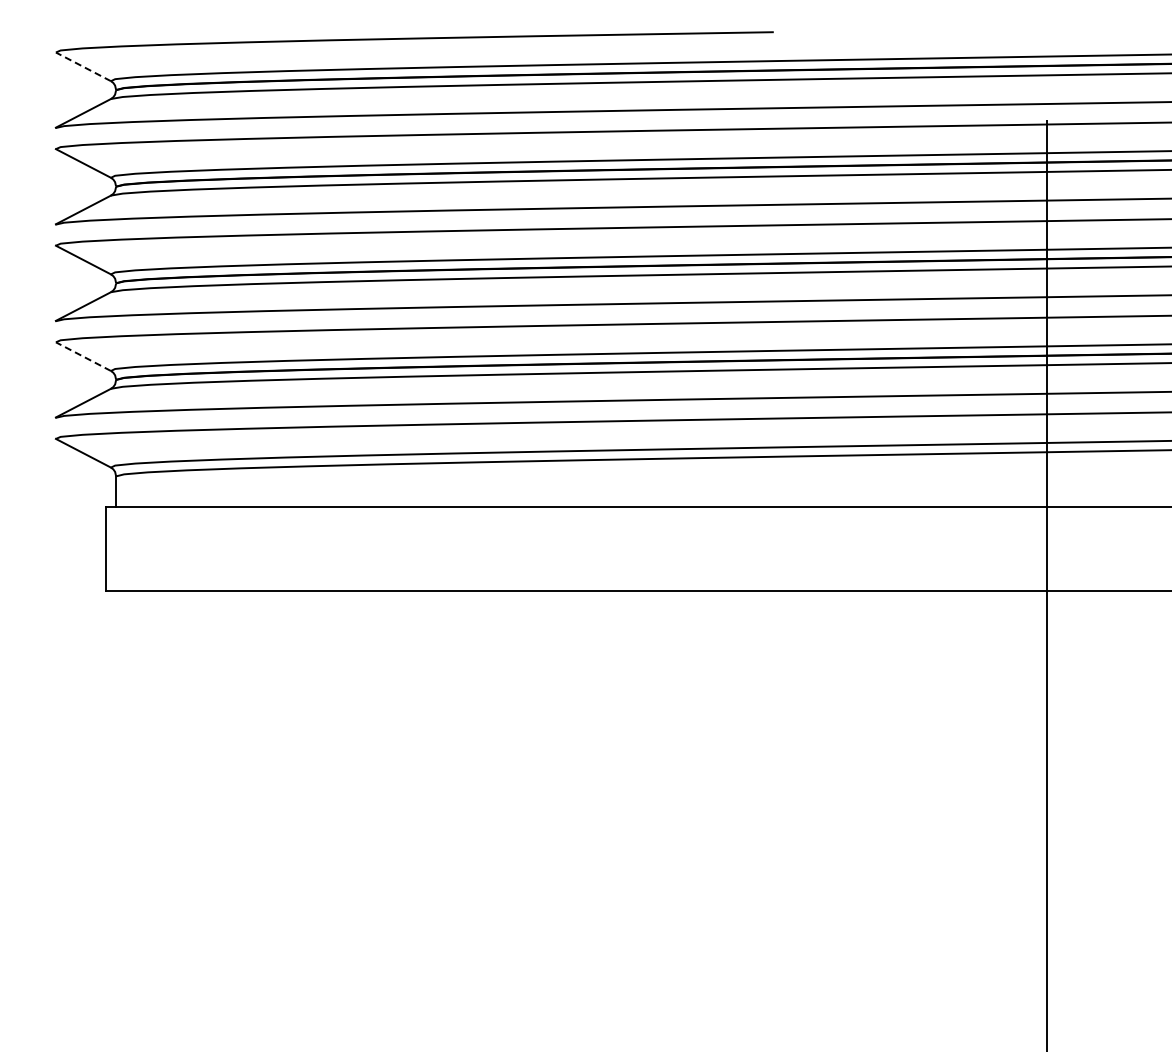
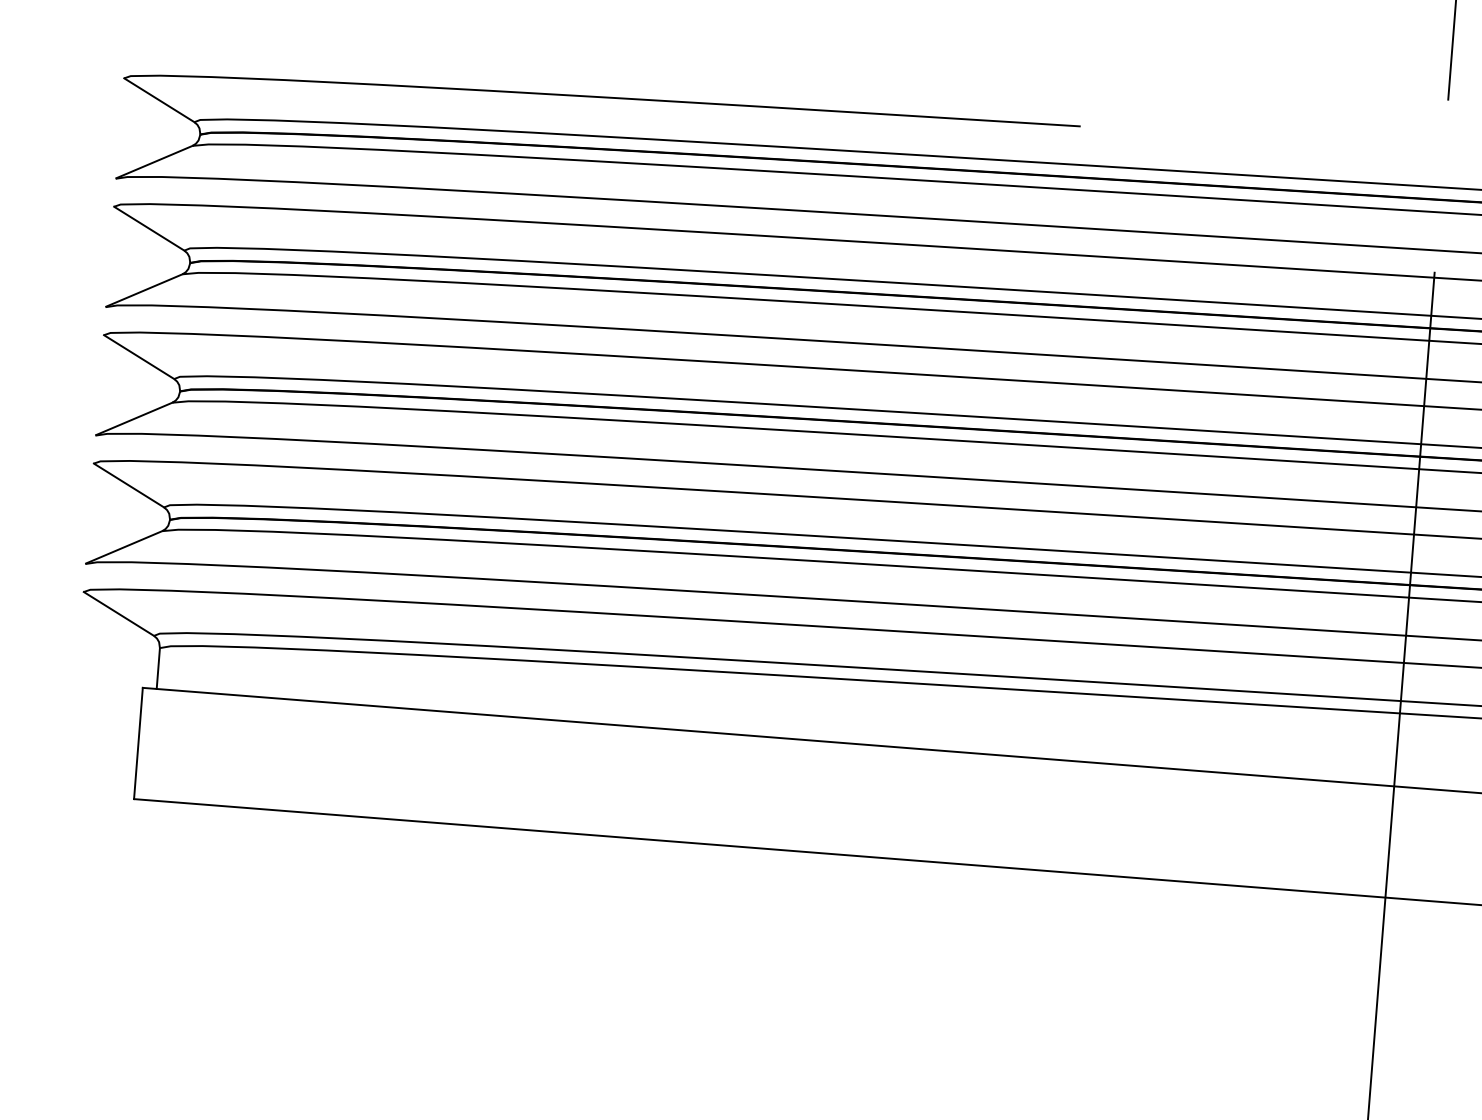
line: (83, 66) -> (159, 99), dashed -> solid
line: (83, 356) -> (129, 485), dashed -> solid

